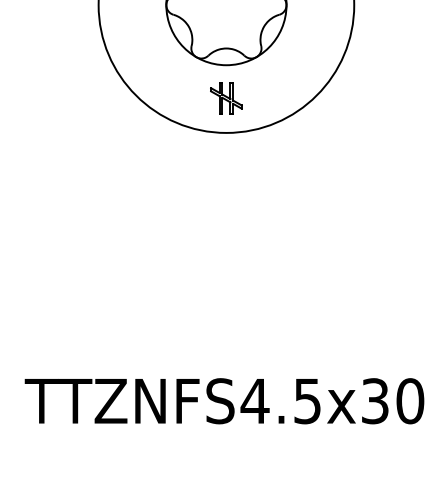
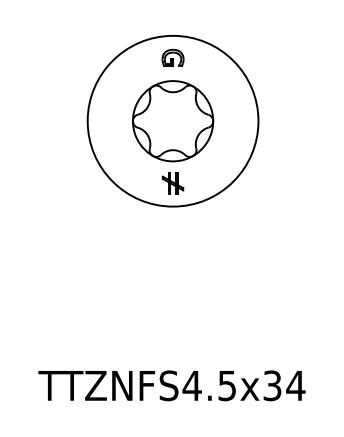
text: (409, 400) -> (295, 385), TTZNFS4.5x30 -> TTZNFS4.5x34

